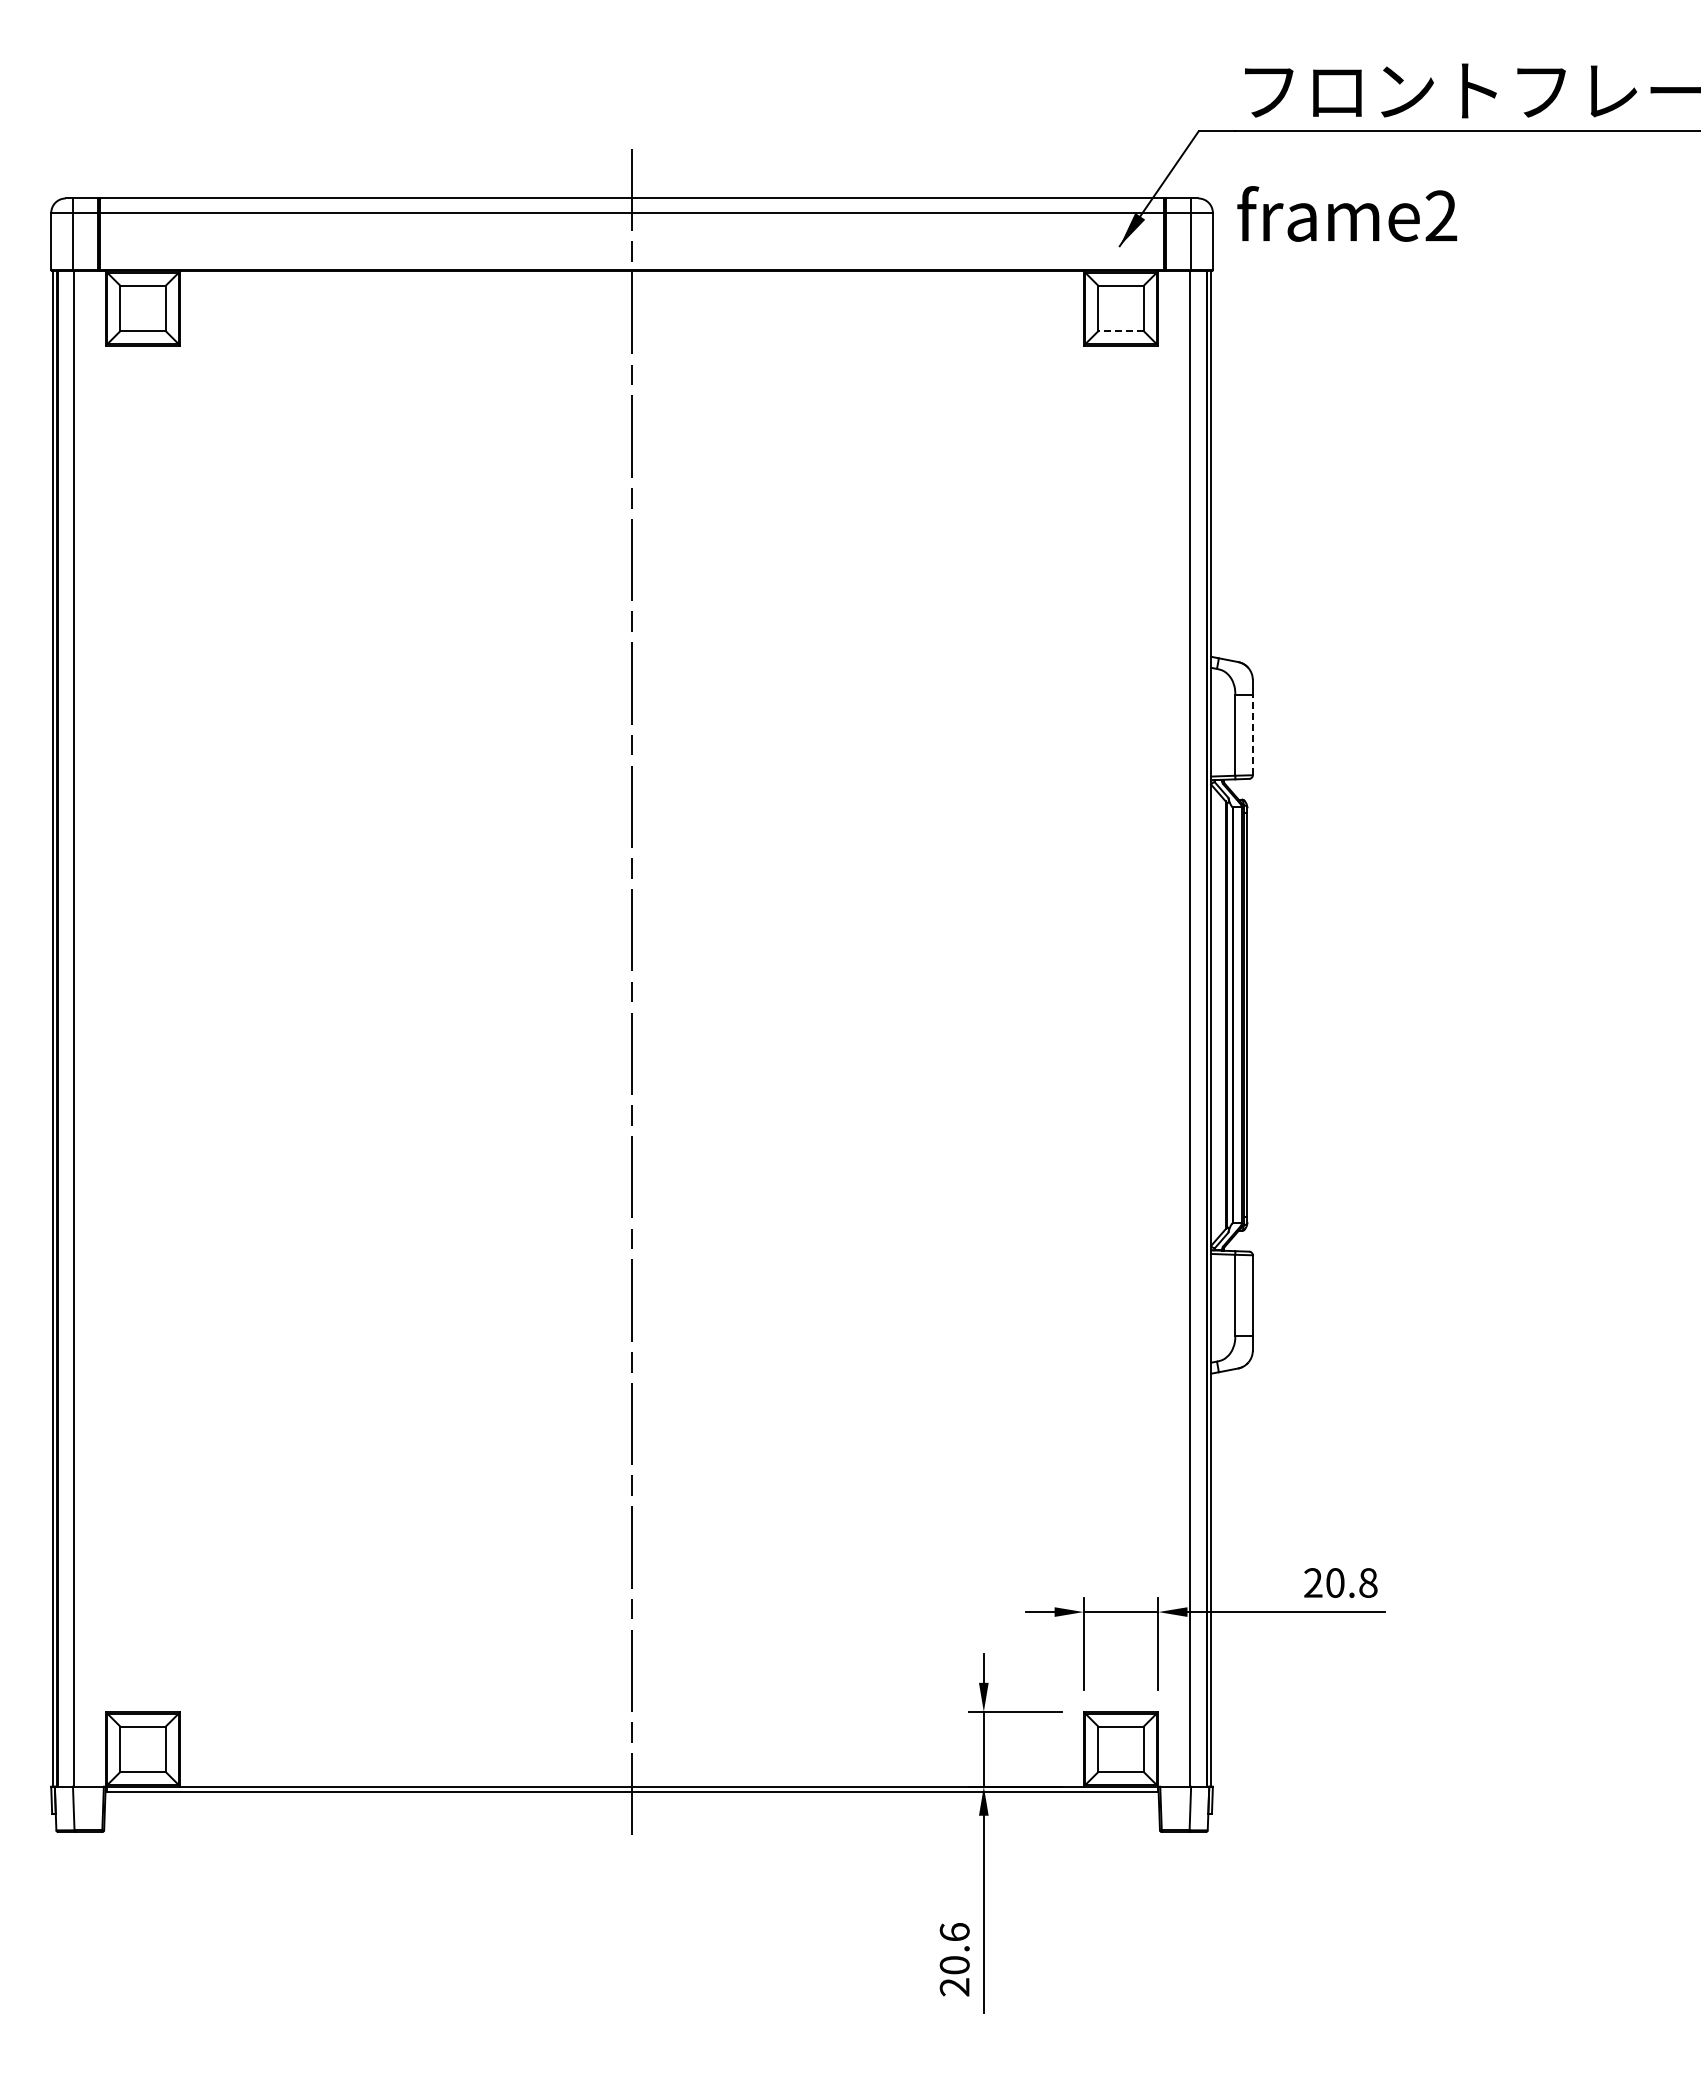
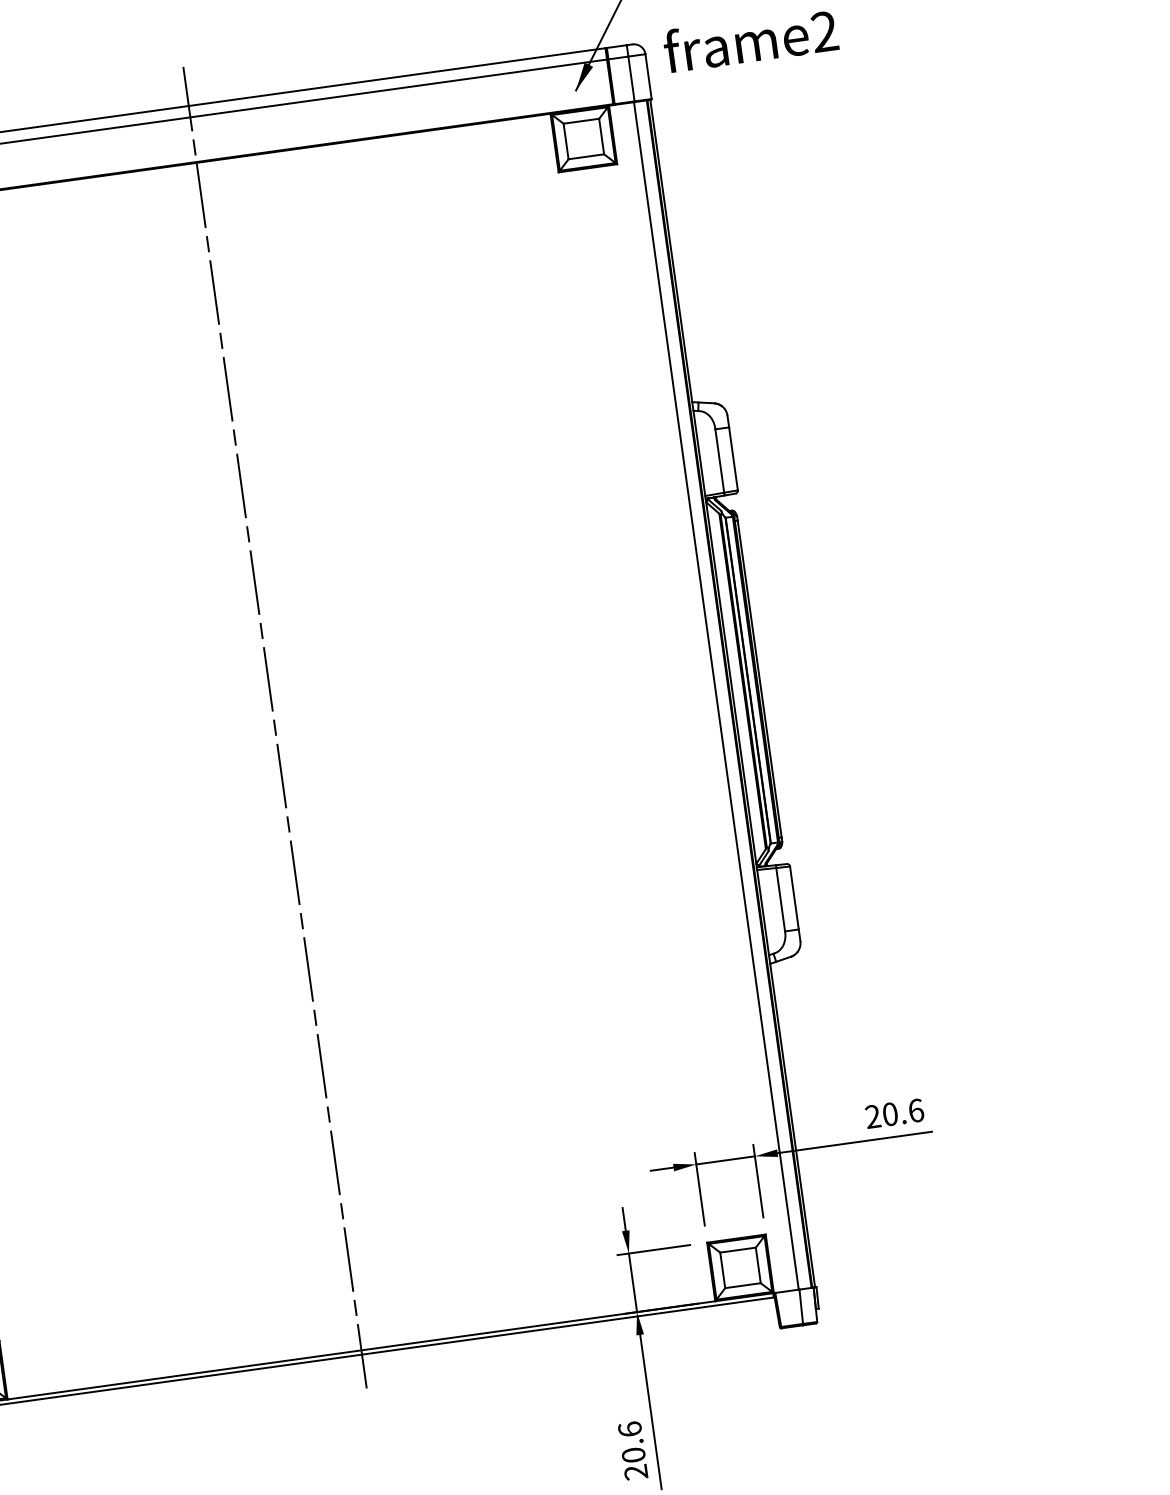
line: (1121, 331) -> (586, 157), dashed -> solid
line: (1252, 734) -> (733, 458), dashed -> solid
text: (1368, 1582) -> (916, 1110), 20.8 -> 20.6

